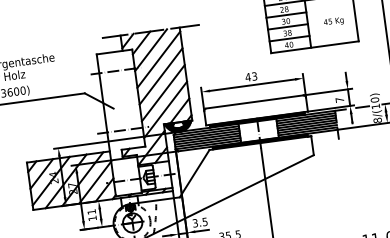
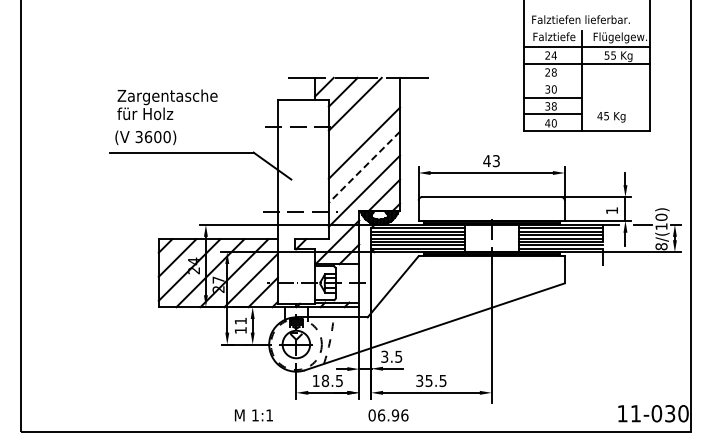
line: (286, 15) -> (552, 80), removed
text: (333, 22) -> (611, 117), moved
line: (158, 59) -> (364, 118), removed
line: (163, 93) -> (364, 167), solid -> dashed
text: (339, 100) -> (611, 210), 7 -> 1

